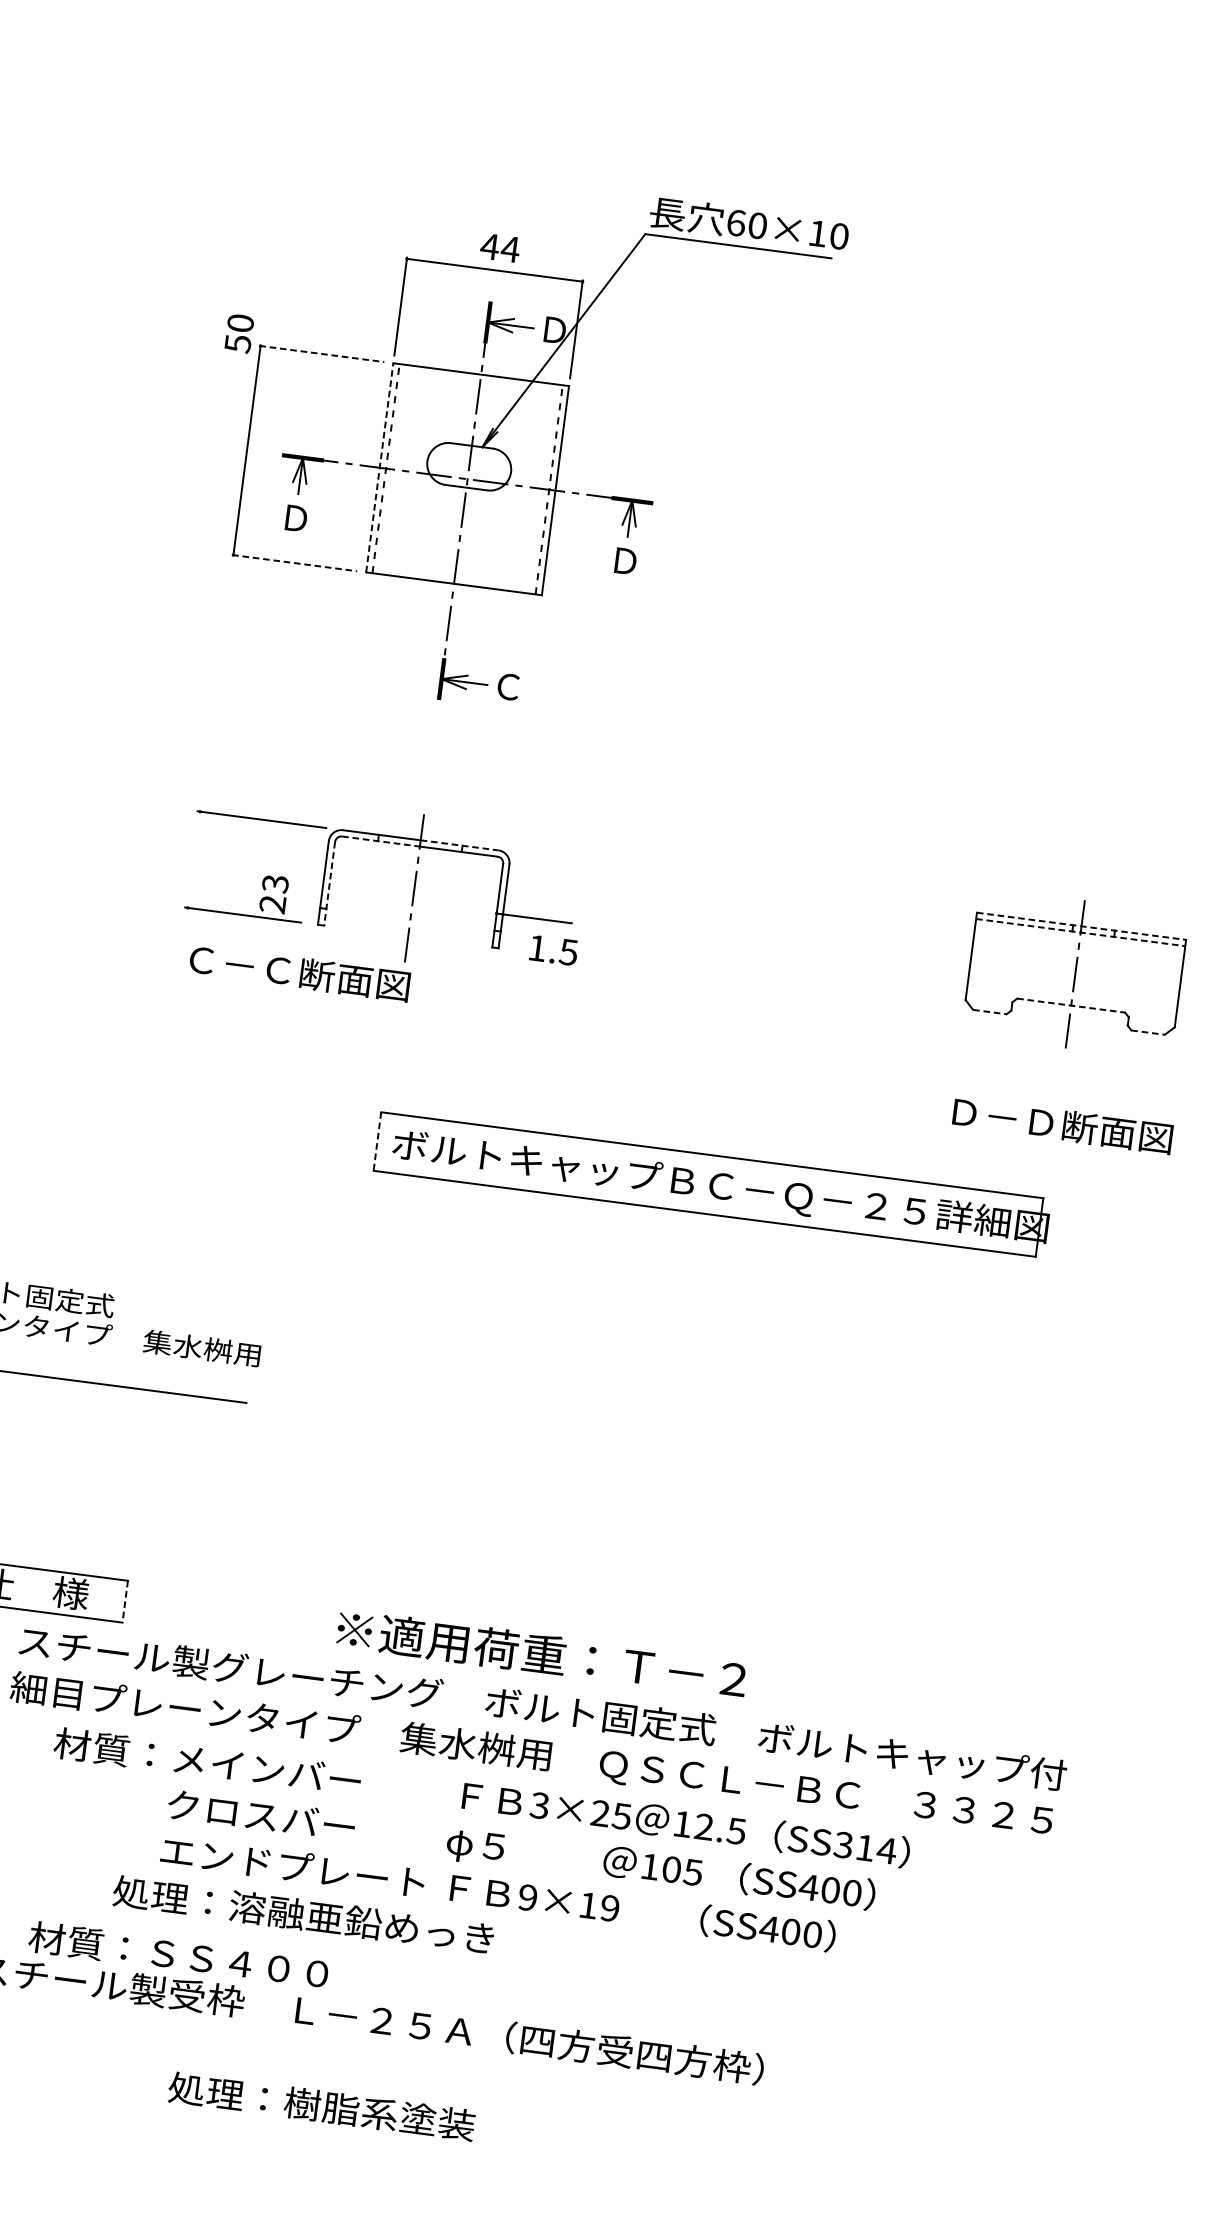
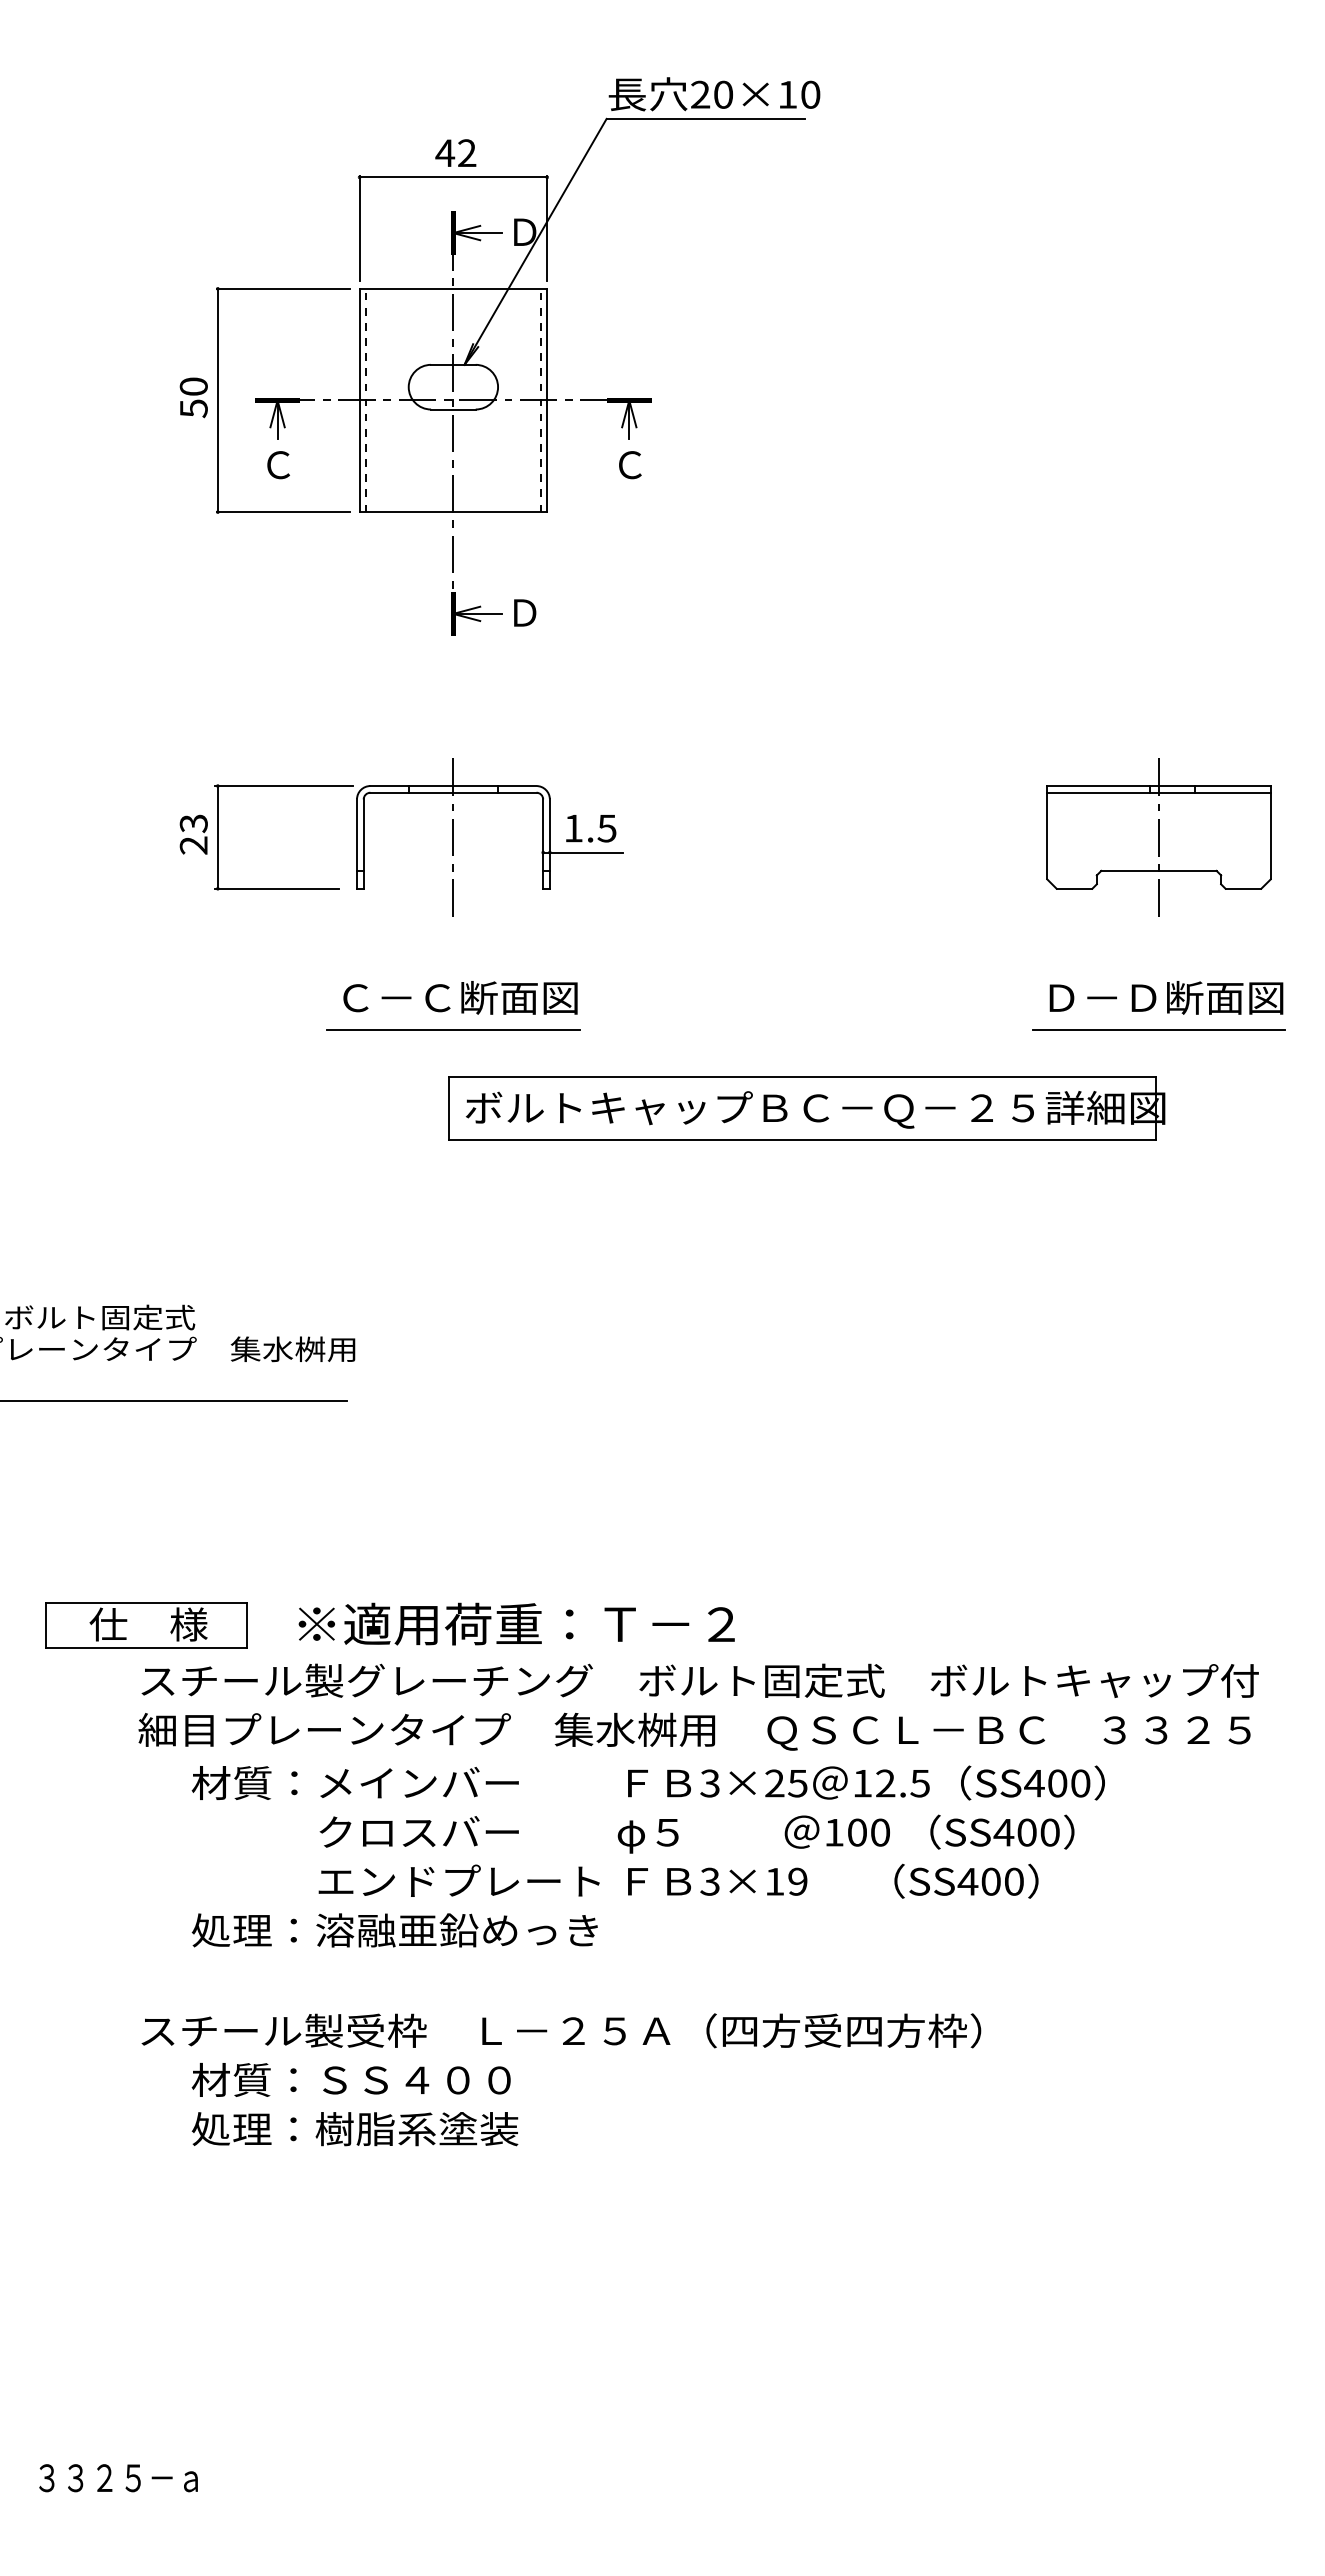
text: (736, 222) -> (700, 94), 60×10 -> 20×10
text: (510, 248) -> (466, 152), 44 -> 42
text: (239, 333) -> (193, 397), moved
line: (322, 353) -> (283, 288), dashed -> solid
line: (379, 467) -> (359, 400), dashed -> solid
text: (295, 518) -> (278, 465), Ｄ -> Ｃ
text: (625, 561) -> (630, 465), Ｄ -> Ｃ
line: (294, 563) -> (283, 512), dashed -> solid
text: (508, 687) -> (524, 613), Ｃ -> Ｄ
line: (381, 841) -> (412, 792), dashed -> solid
line: (459, 845) -> (494, 786), dashed -> solid
line: (193, 859) -> (217, 837), added
line: (329, 884) -> (363, 844), dashed -> solid
text: (273, 894) -> (193, 834), moved
line: (1081, 926) -> (1159, 786), dashed -> solid
line: (1081, 932) -> (1159, 792), dashed -> solid
text: (554, 950) -> (591, 828), moved
text: (299, 972) -> (460, 997), moved
line: (1070, 1005) -> (1158, 870), dashed -> solid
line: (989, 1011) -> (1074, 888), dashed -> solid
line: (1148, 1032) -> (1243, 888), dashed -> solid
line: (391, 1069) -> (453, 1030), added
line: (377, 1141) -> (449, 1108), dashed -> solid
line: (1051, 1155) -> (1158, 1030), added
line: (124, 1602) -> (246, 1626), dashed -> solid
text: (541, 1653) -> (516, 1623), moved
text: (865, 1847) -> (1057, 1783), SS314 -> SS400
text: (692, 1872) -> (879, 1832), 105 -> 100
text: (527, 1897) -> (709, 1881), 9×19 -> 3×19
text: (303, 1914) -> (394, 1930), moved
text: (177, 1954) -> (350, 2079), moved
text: (321, 2106) -> (354, 2129), moved

